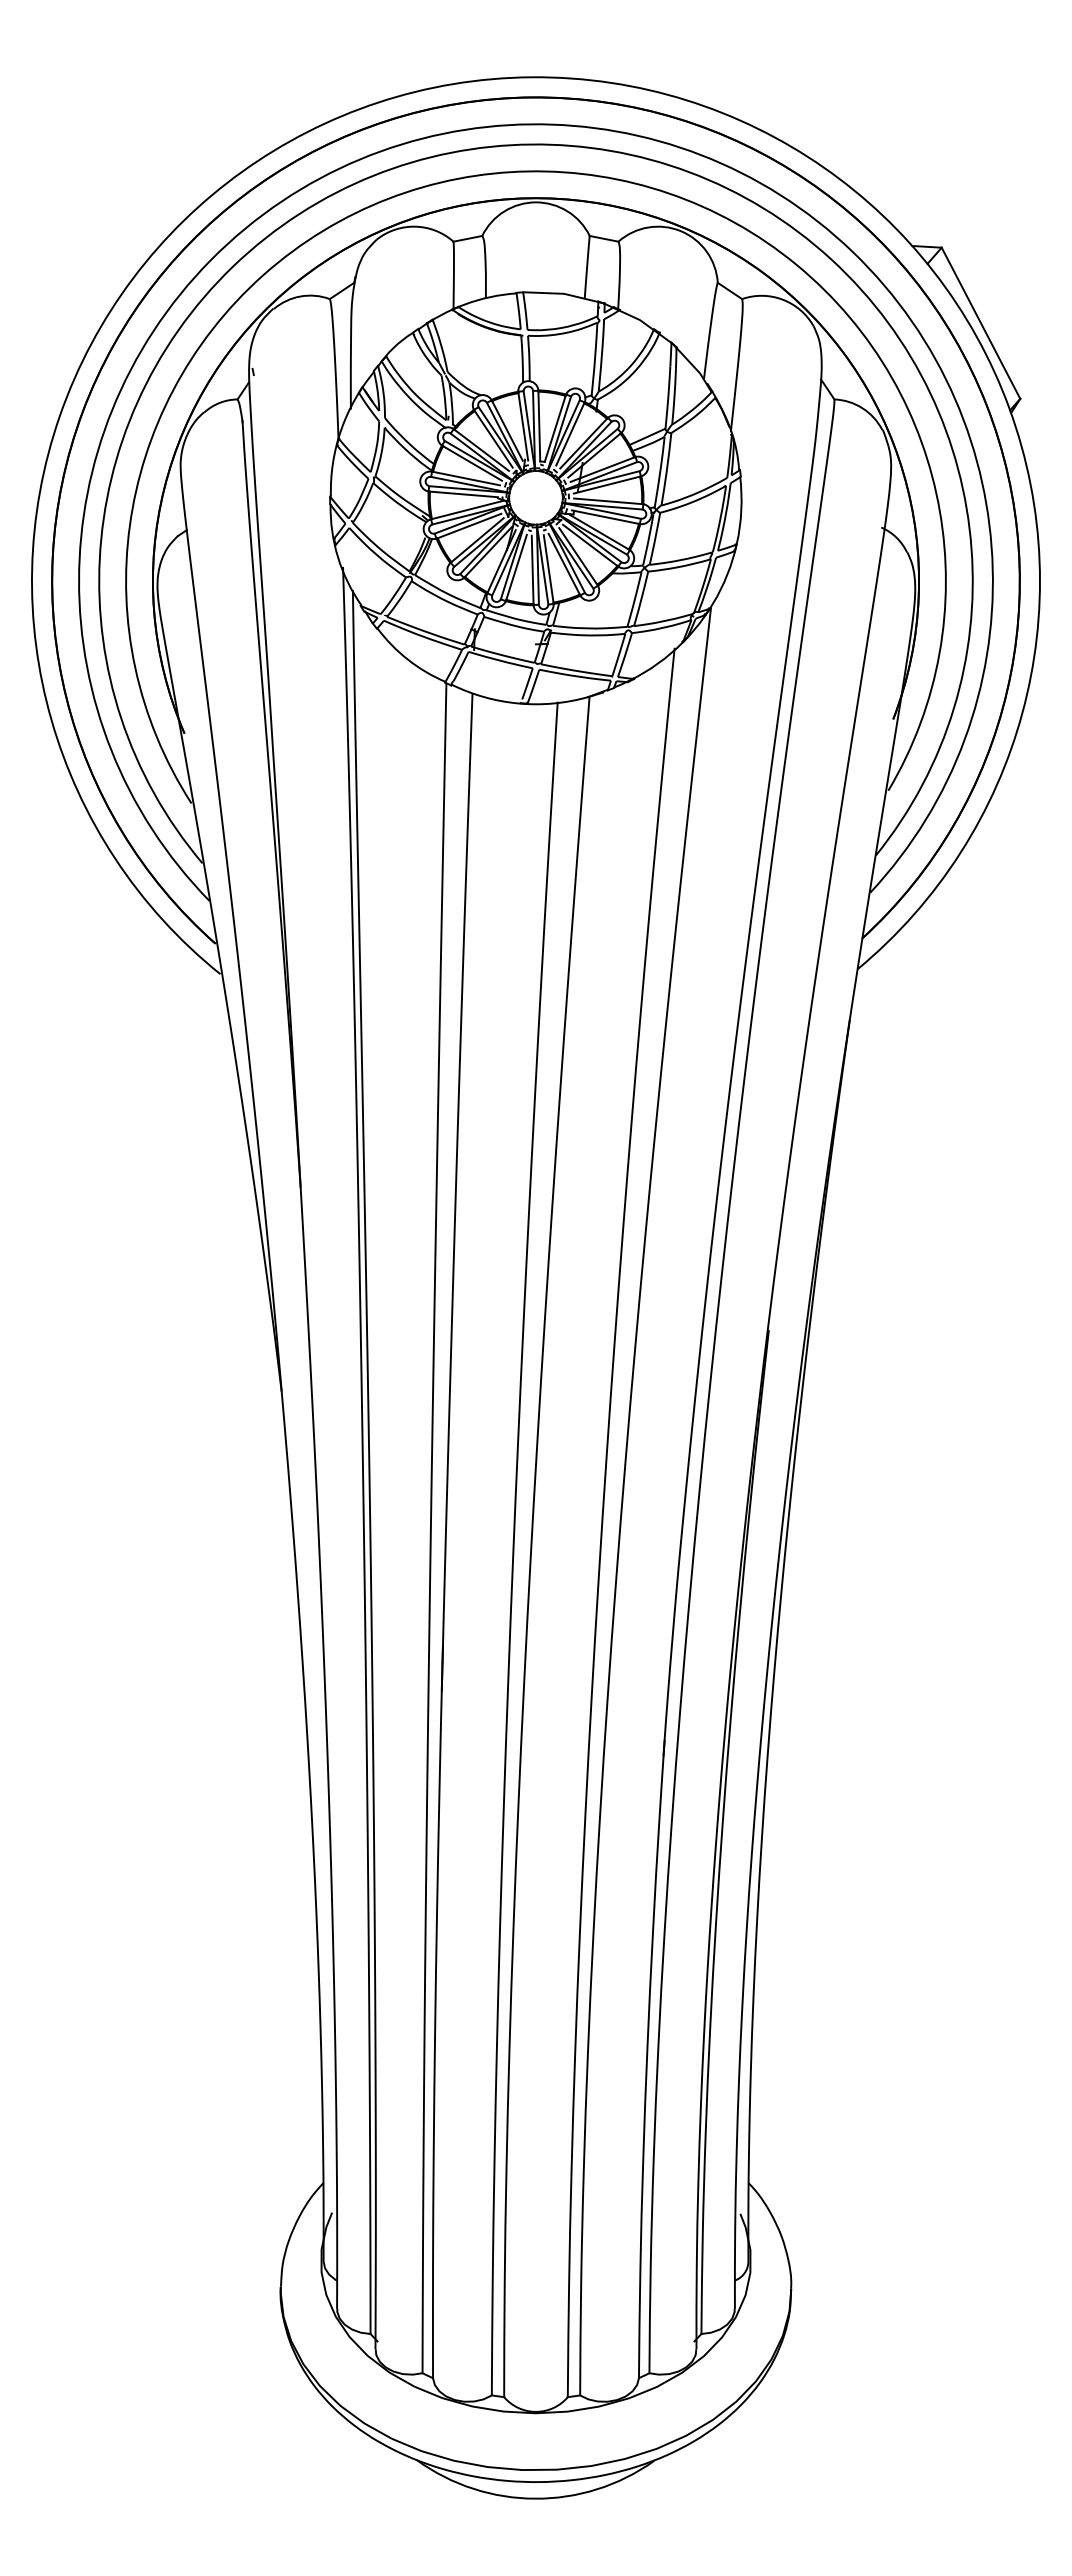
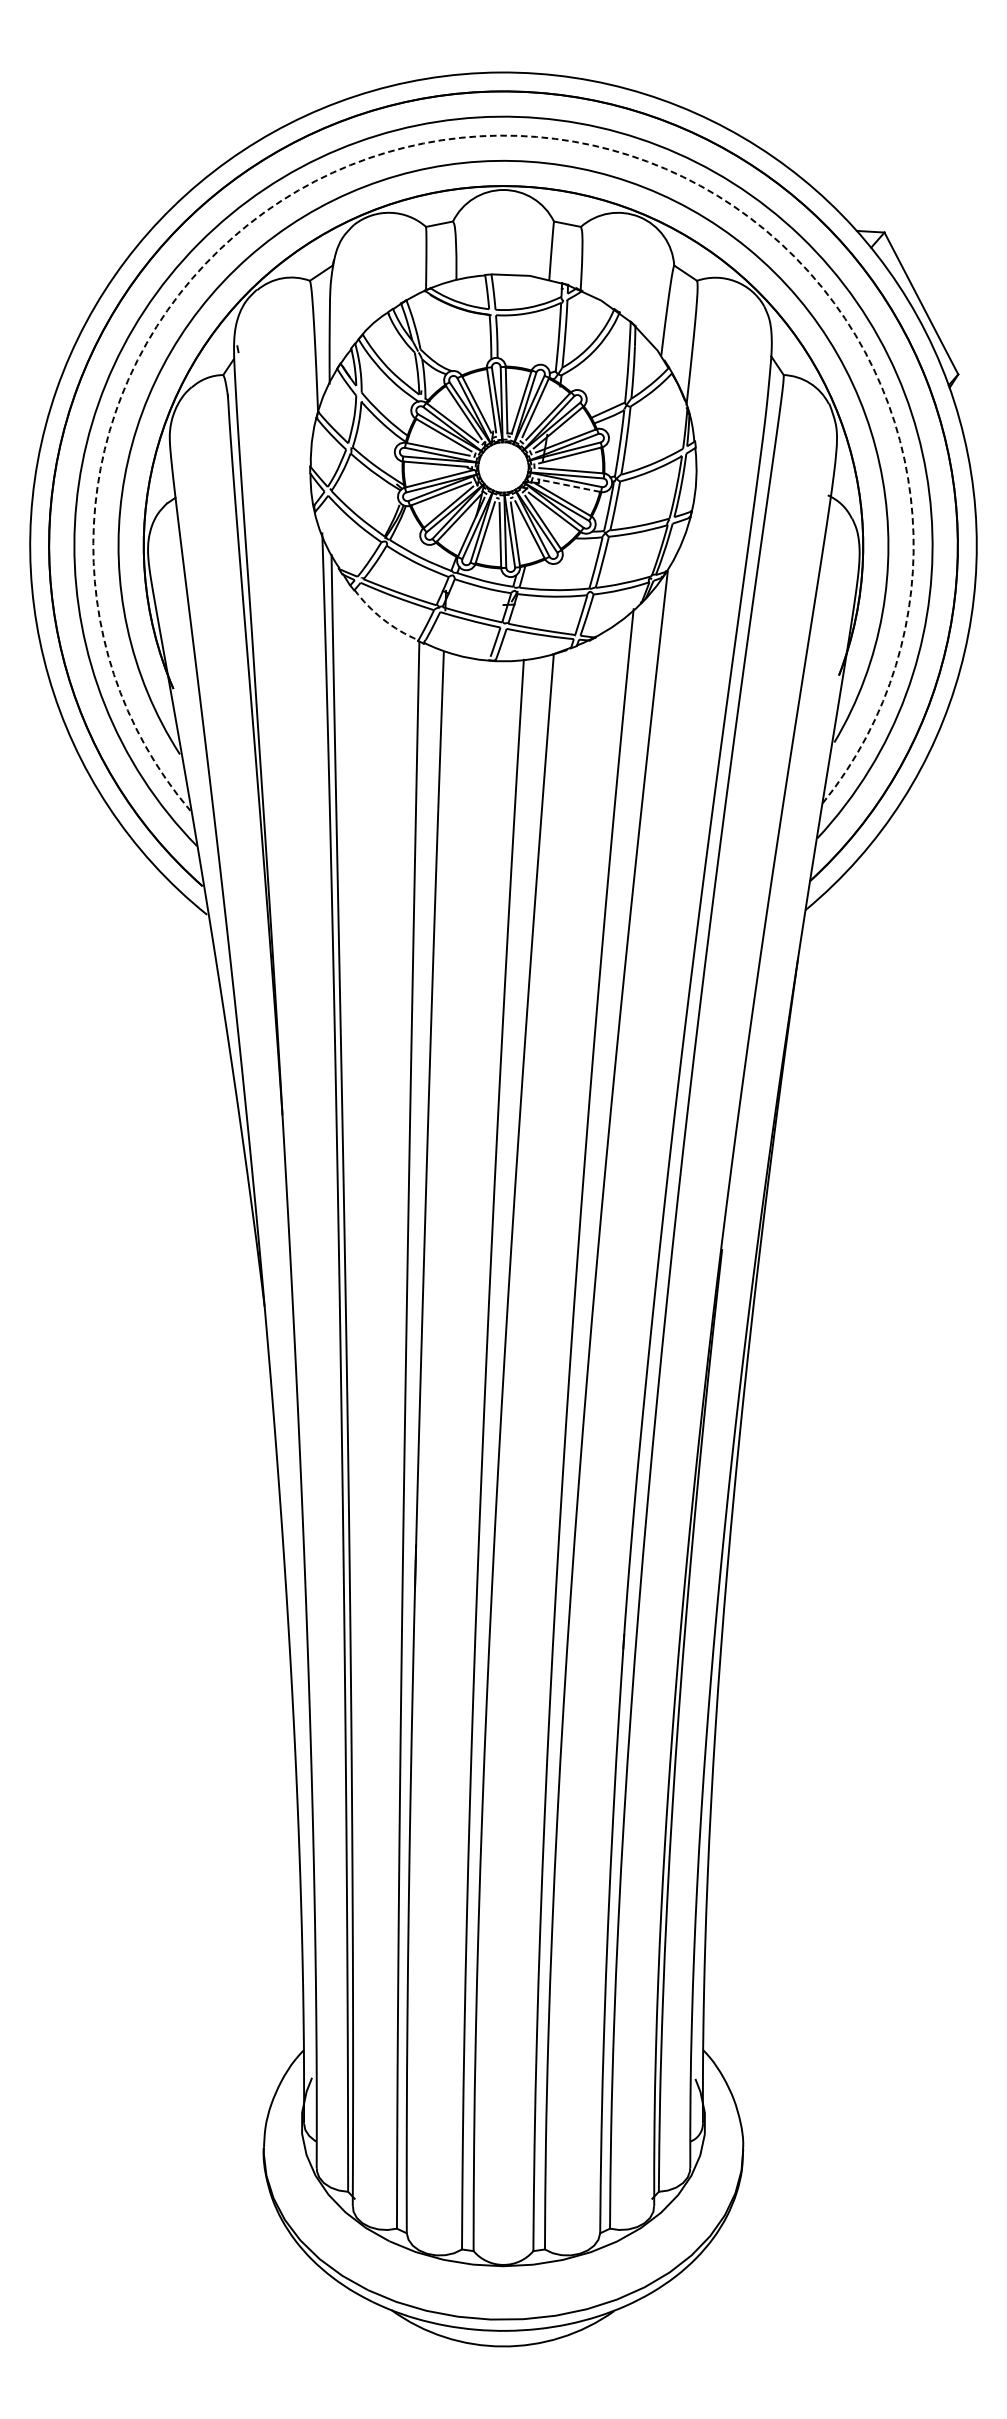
arc: (530, 144) -> (498, 135), solid -> dashed
line: (604, 517) -> (567, 485), solid -> dashed
arc: (407, 659) -> (382, 619), solid -> dashed

